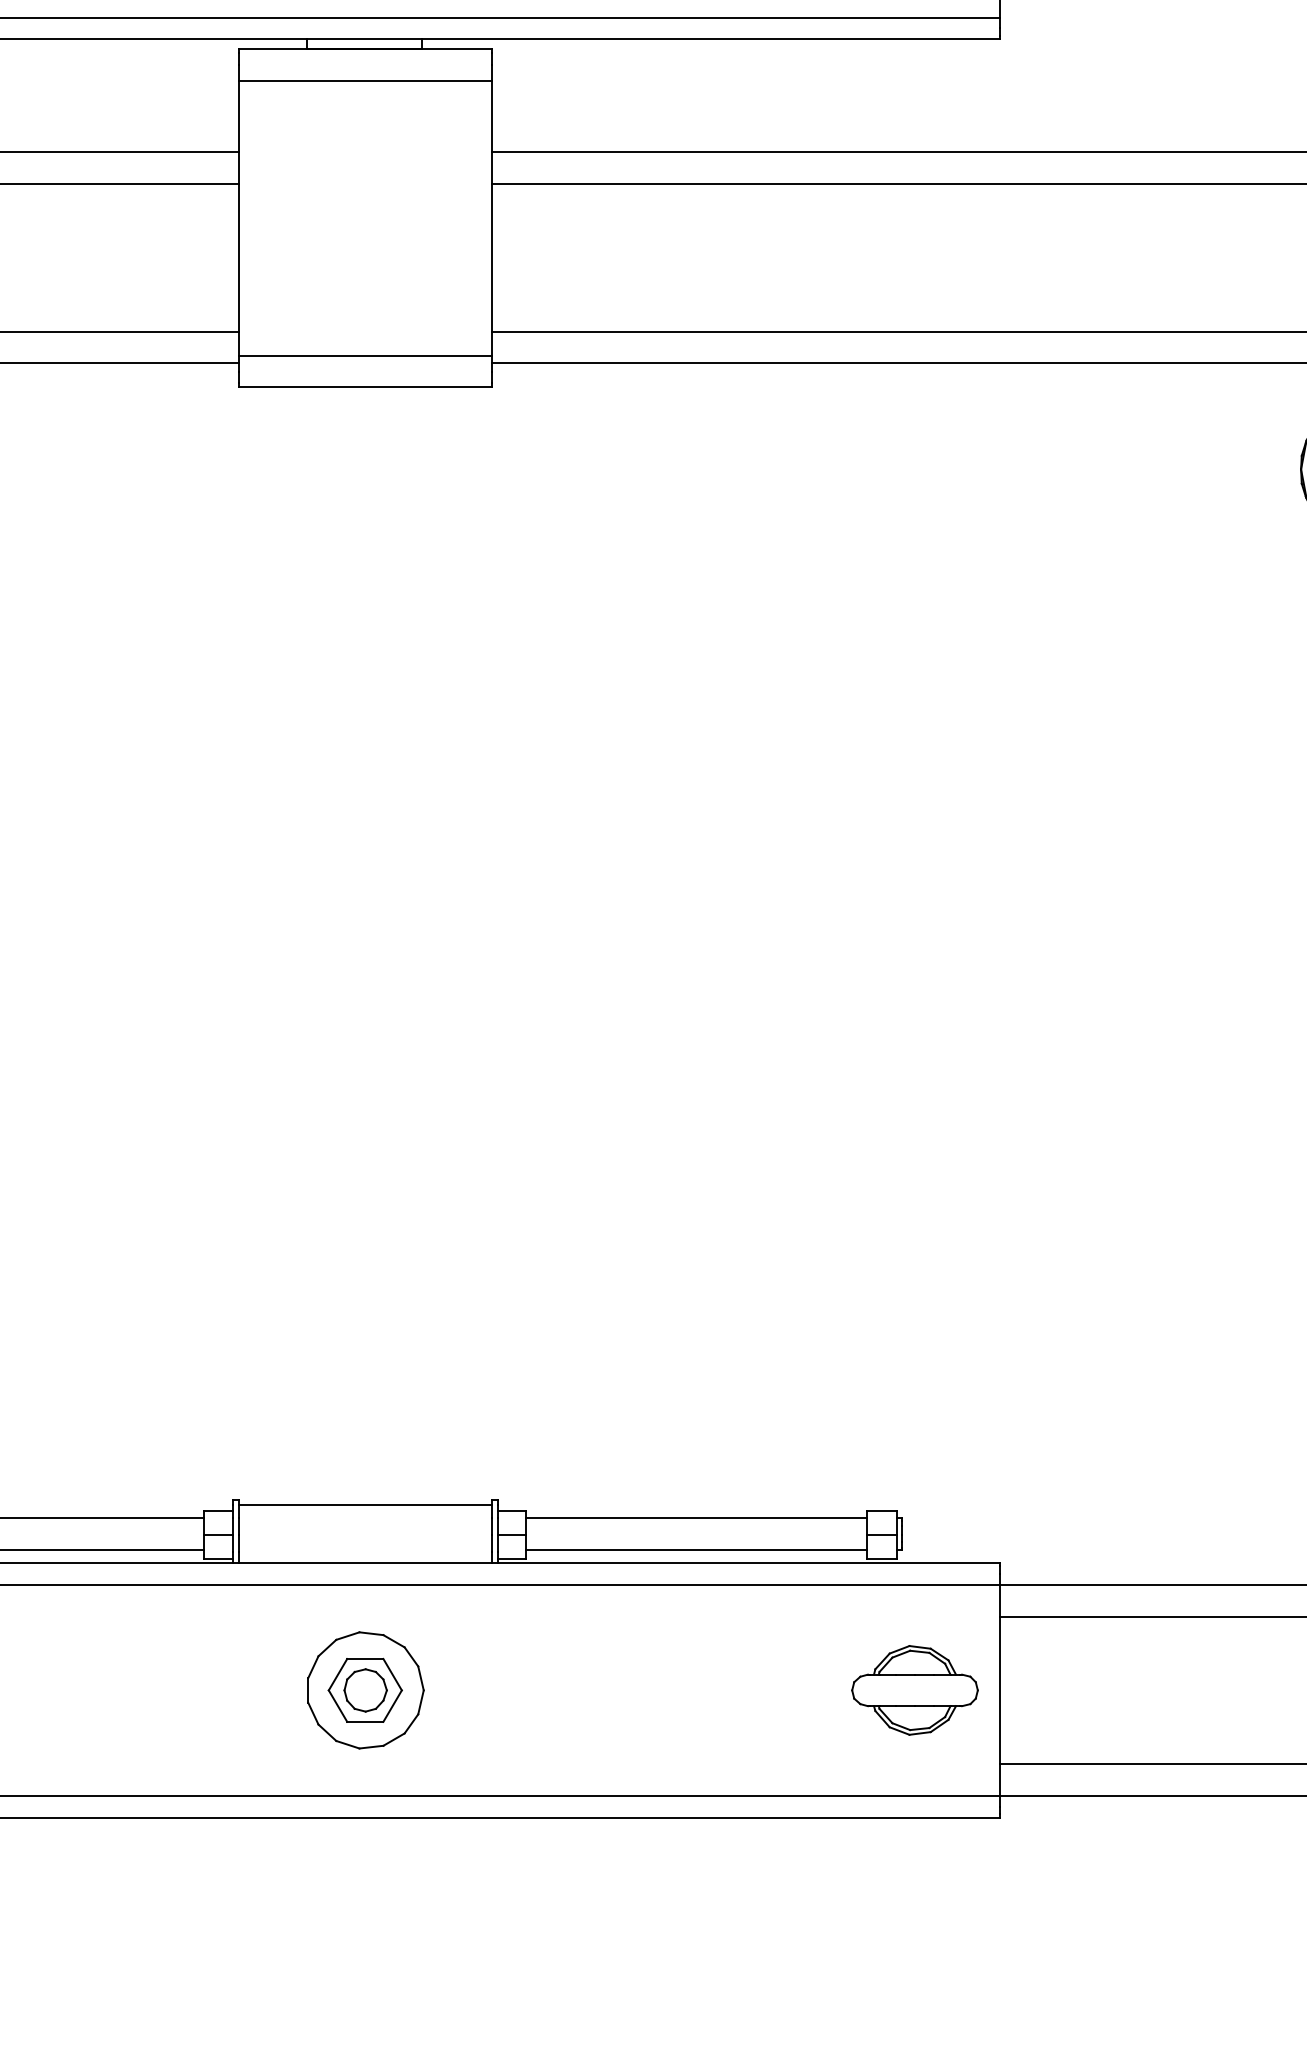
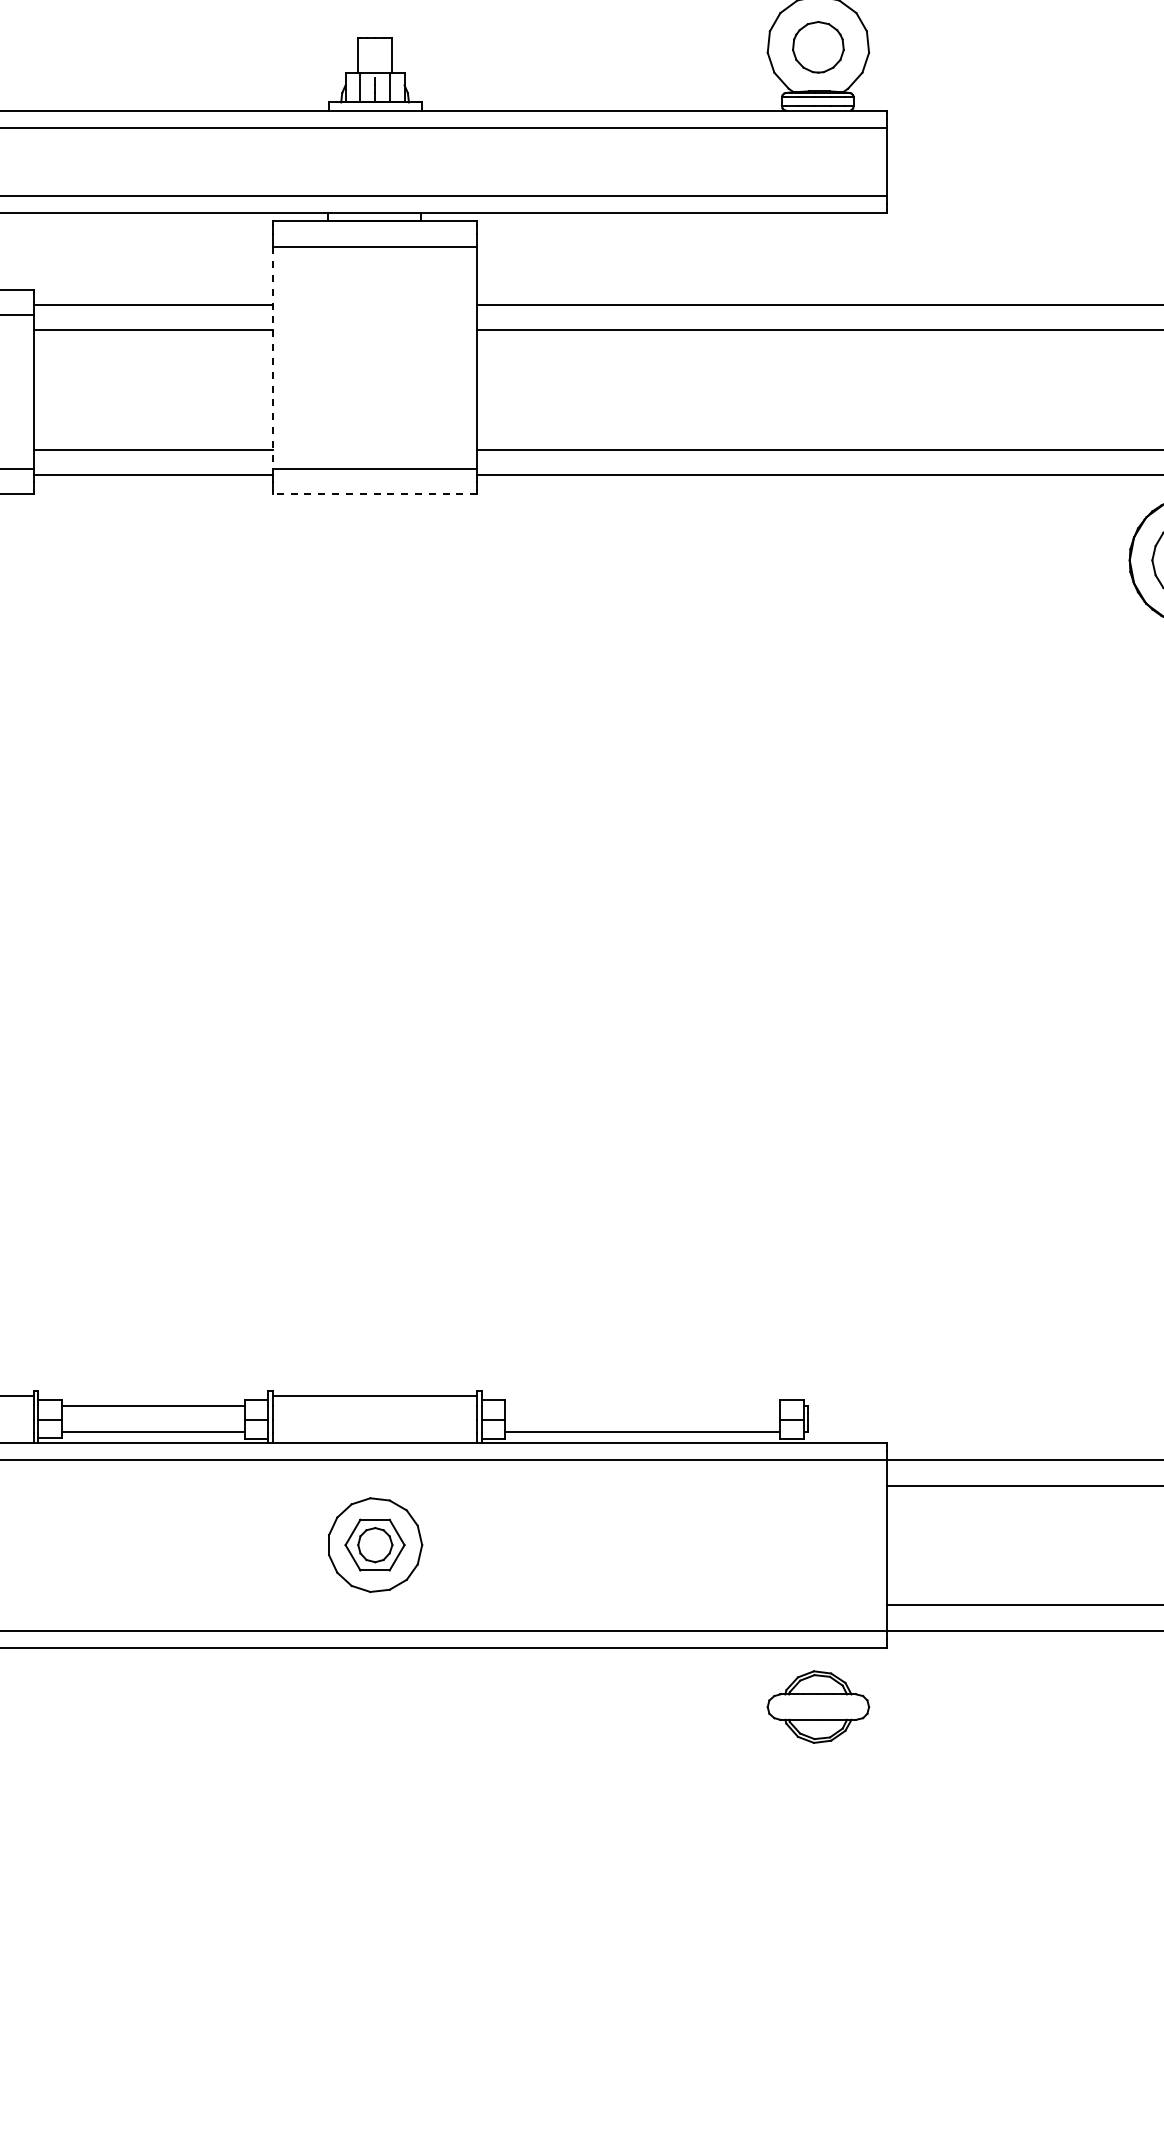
line: (238, 219) -> (272, 358), solid -> dashed
line: (364, 387) -> (374, 494), solid -> dashed
line: (695, 1518) -> (641, 1406), removed
part: (915, 1689) -> (818, 1706), moved

